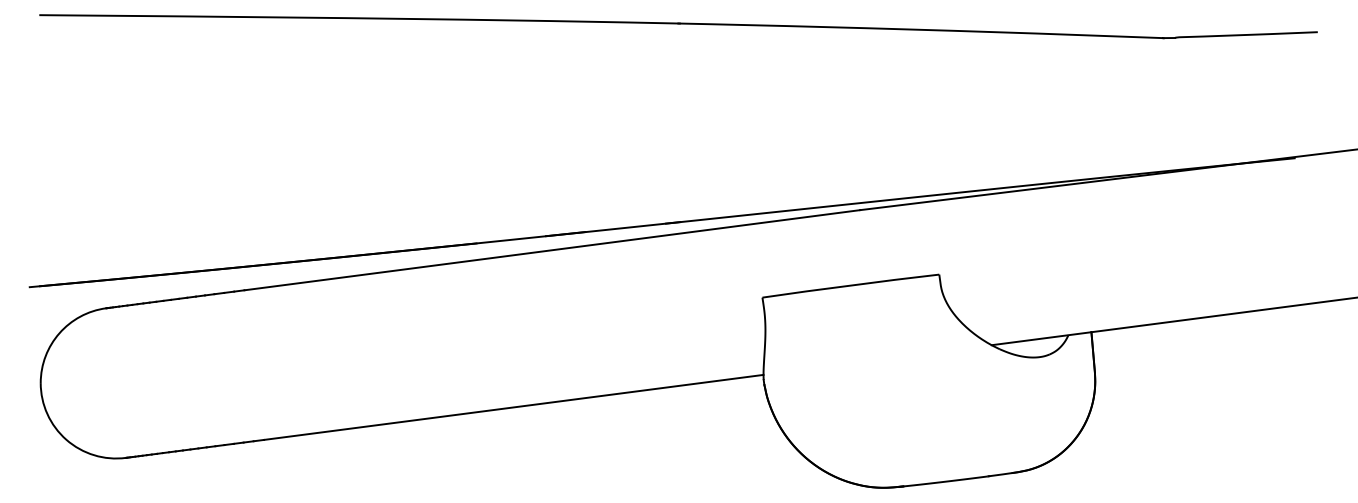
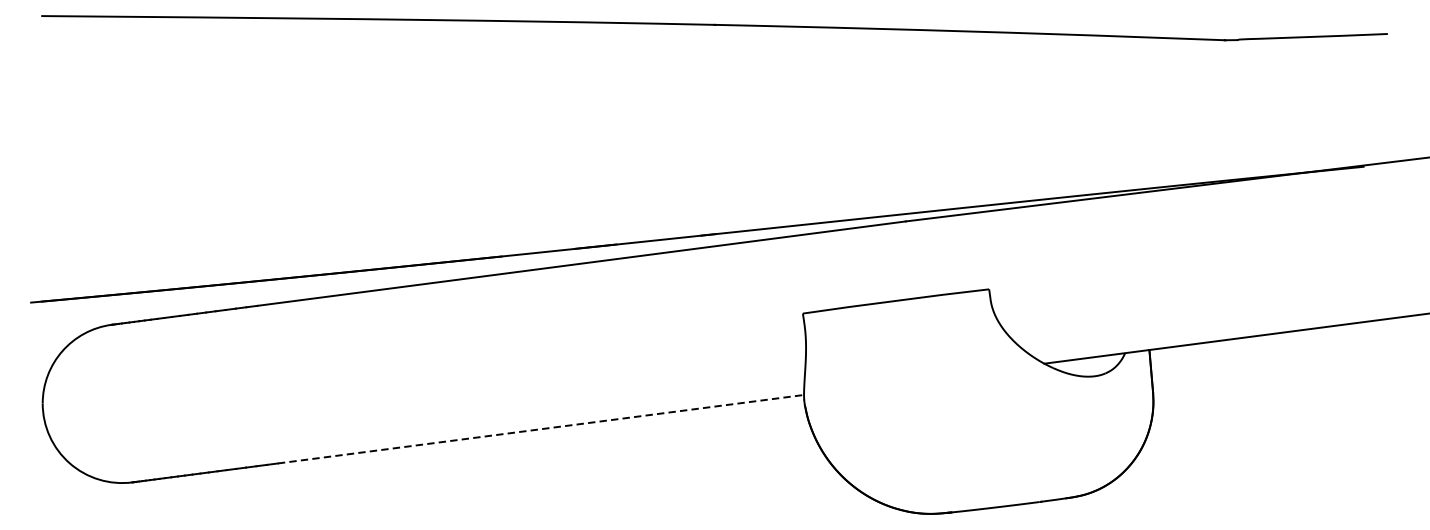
line: (513, 407) -> (540, 429), solid -> dashed

